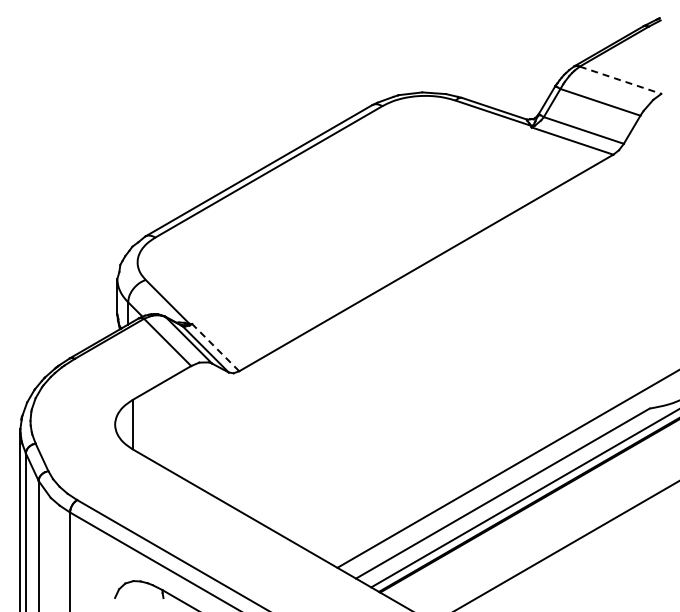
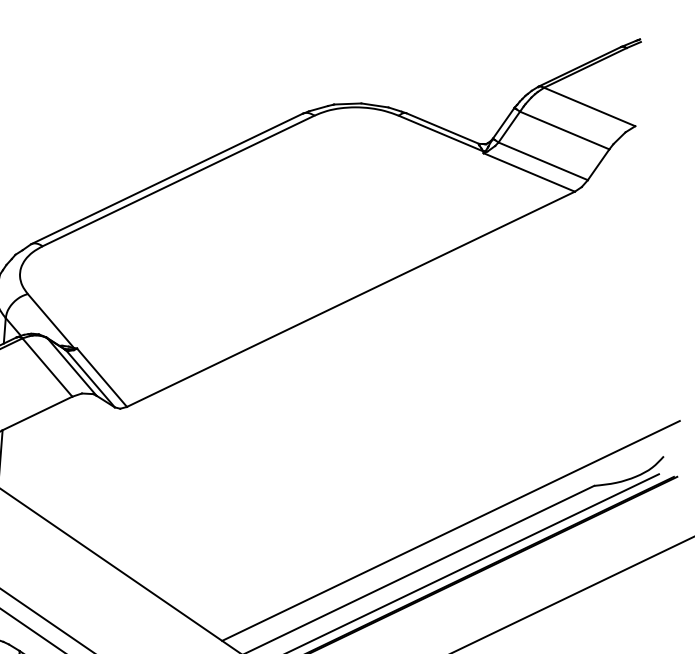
line: (621, 80) -> (590, 107), dashed -> solid
line: (215, 347) -> (101, 377), dashed -> solid

